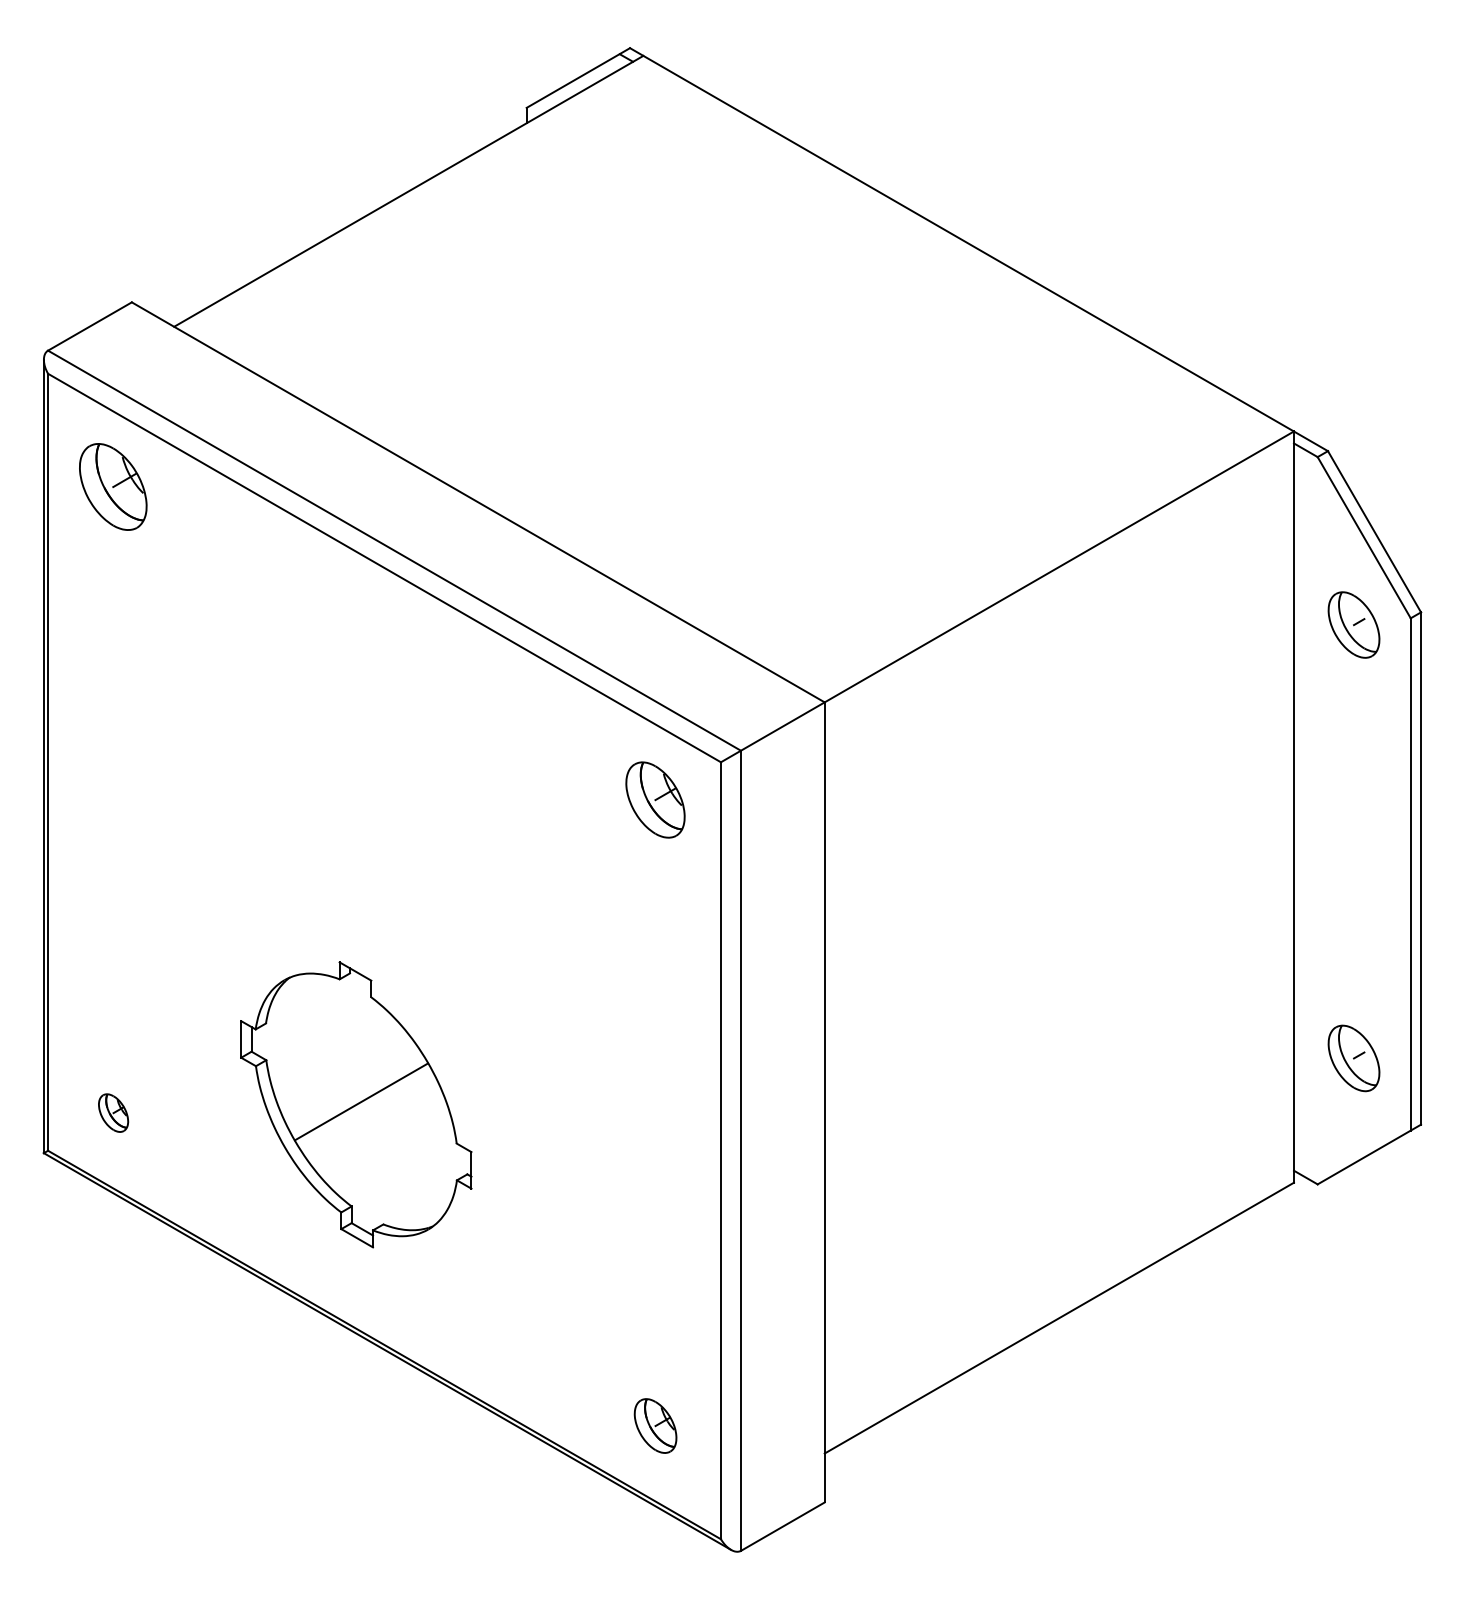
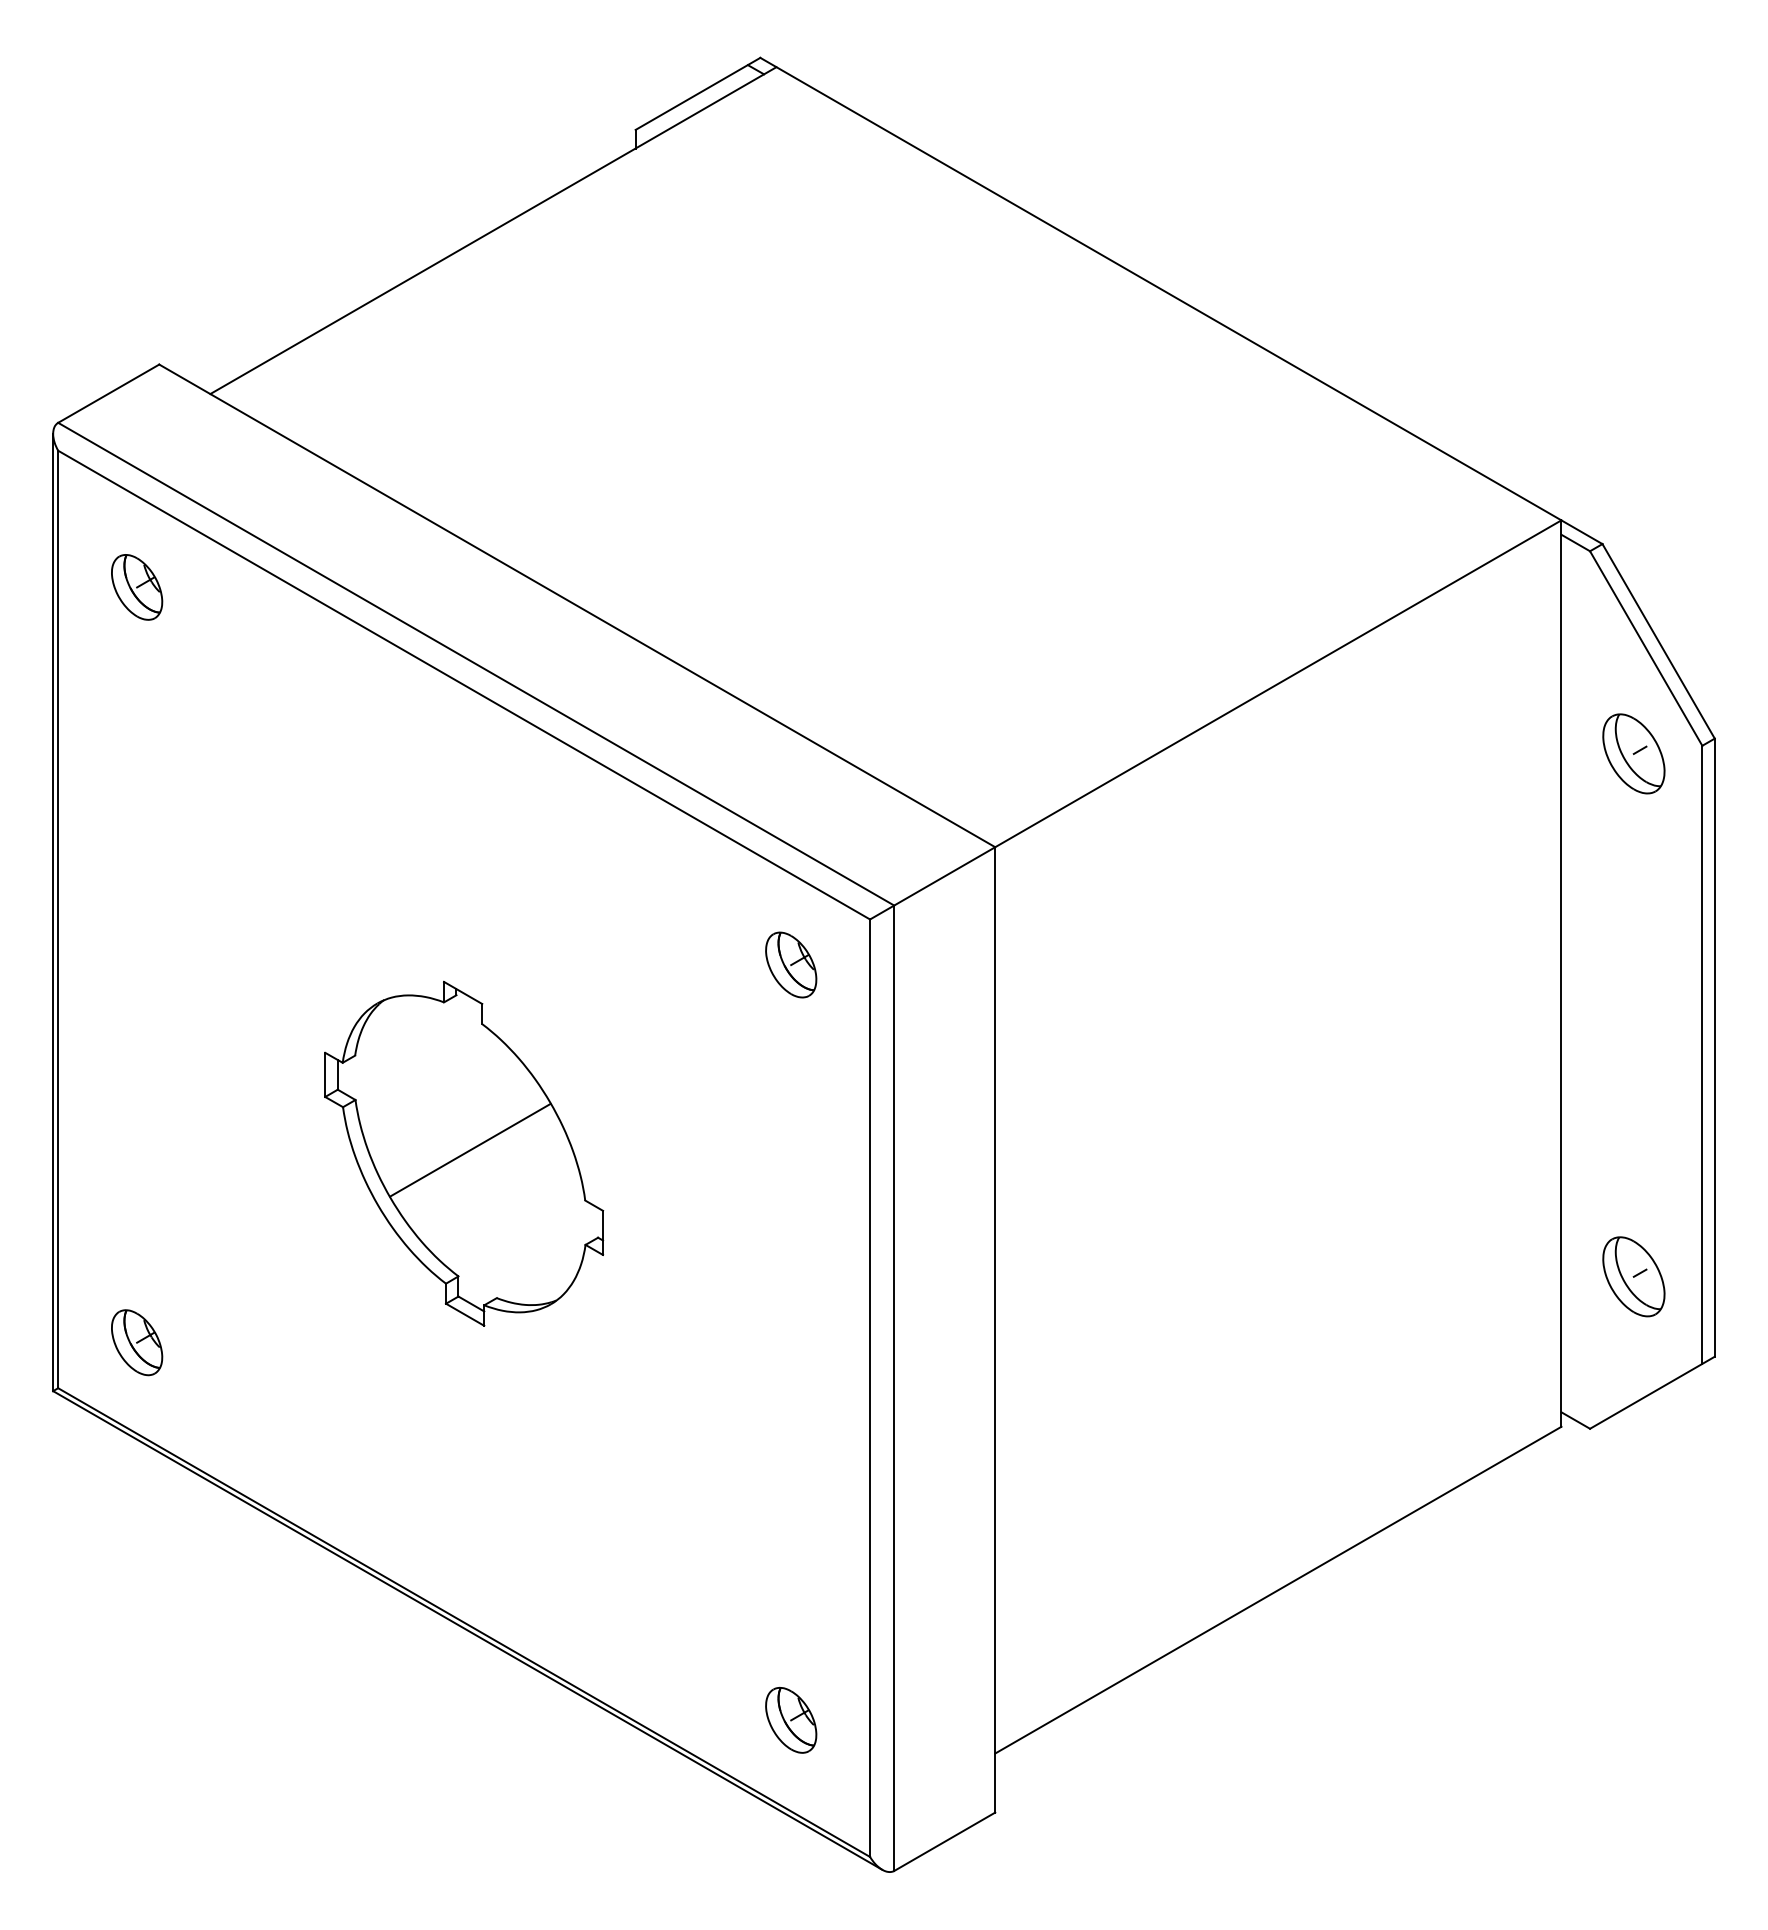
part: (113, 487) -> (137, 587), size x0.62
part: (655, 799) -> (791, 964), size x0.71
part: (356, 1104) -> (464, 1153), moved
part: (113, 1112) -> (137, 1342), size x1.43

